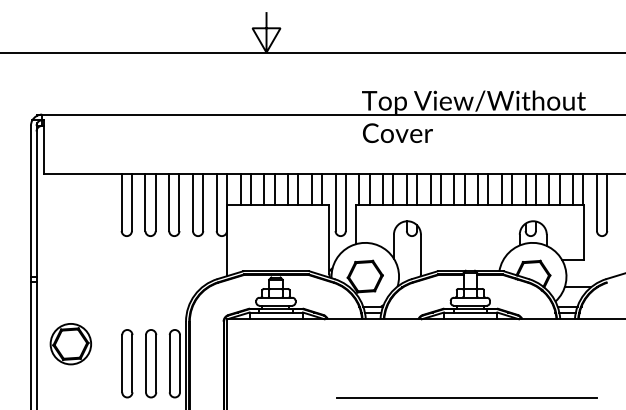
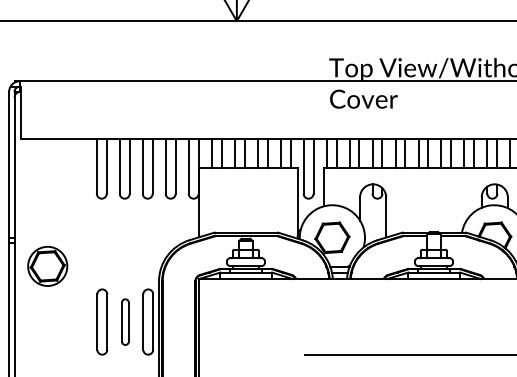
part: (70, 344) -> (47, 266), moved
part: (151, 363) -> (125, 321), size x0.7

